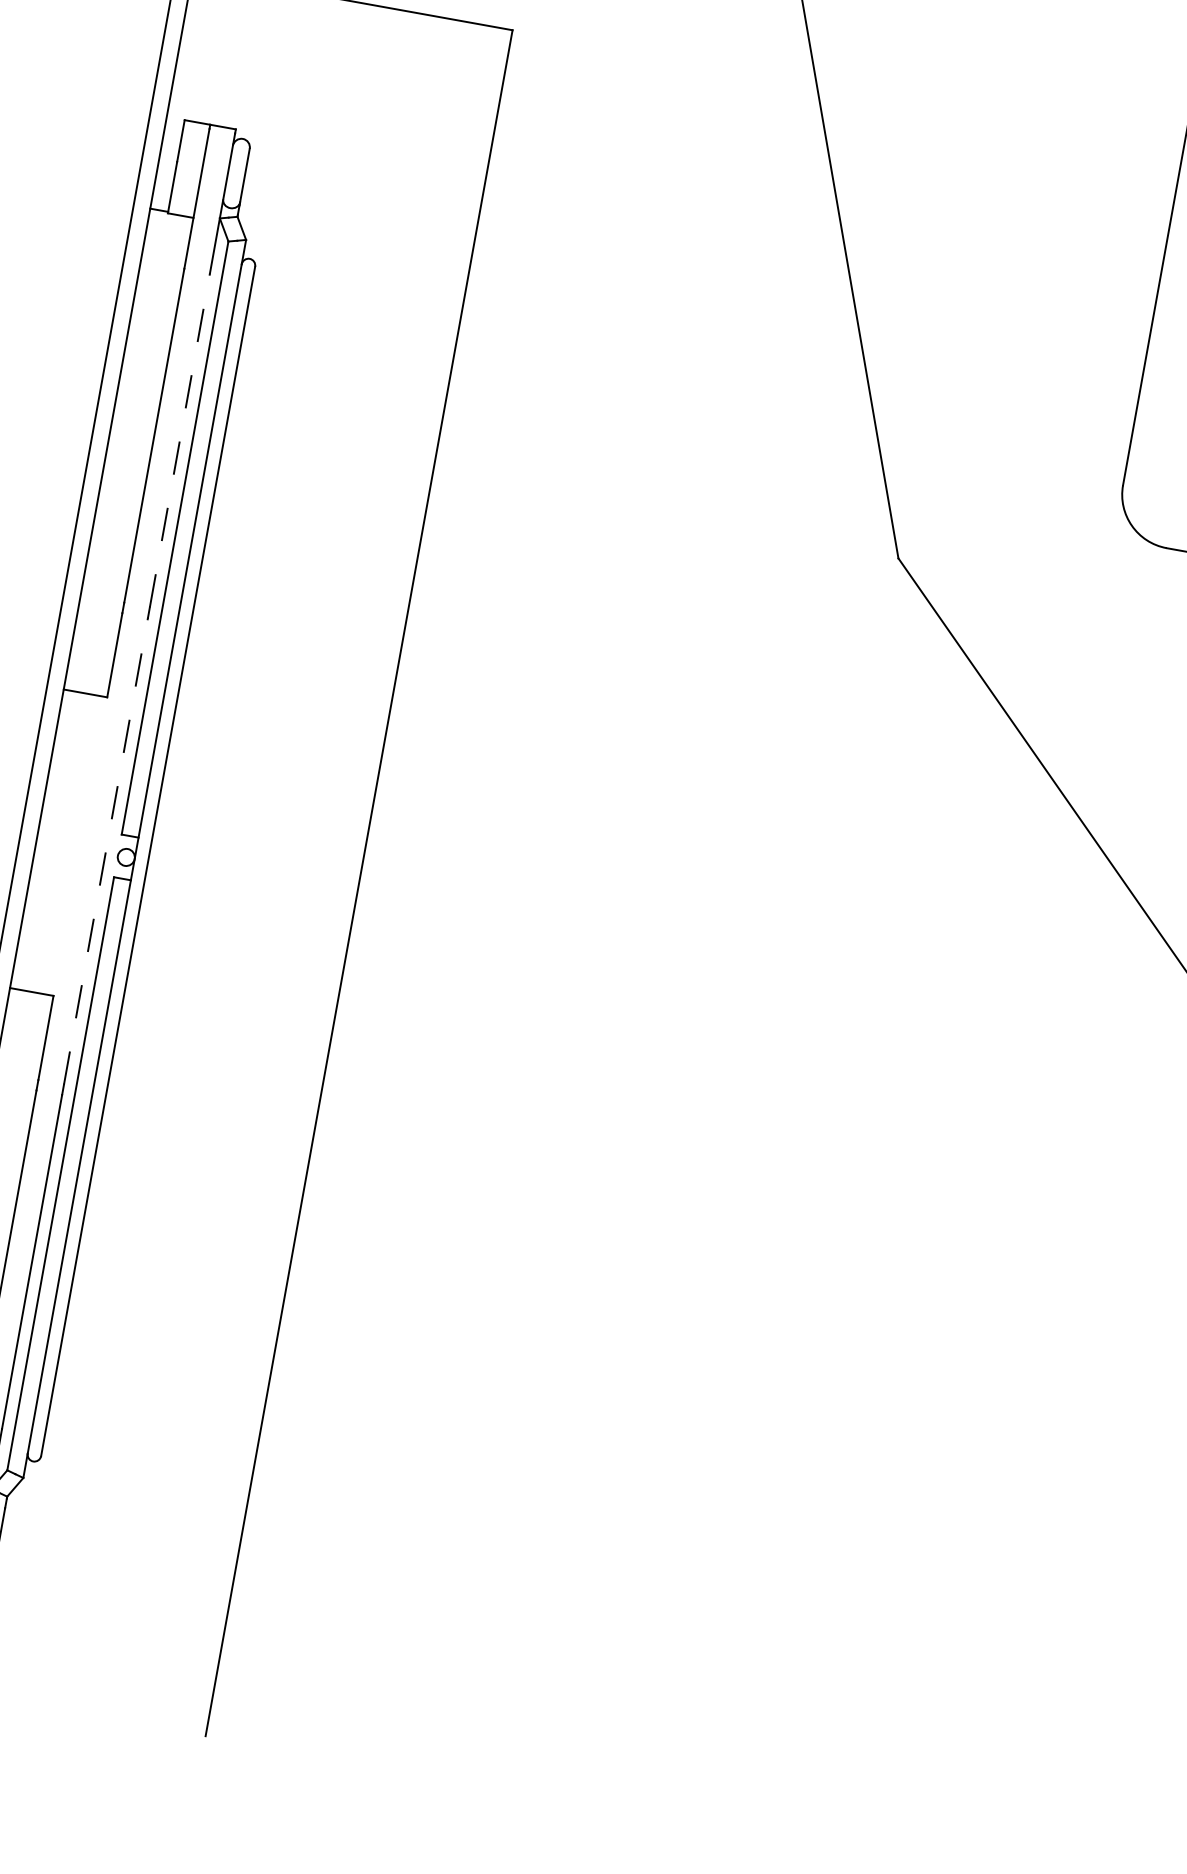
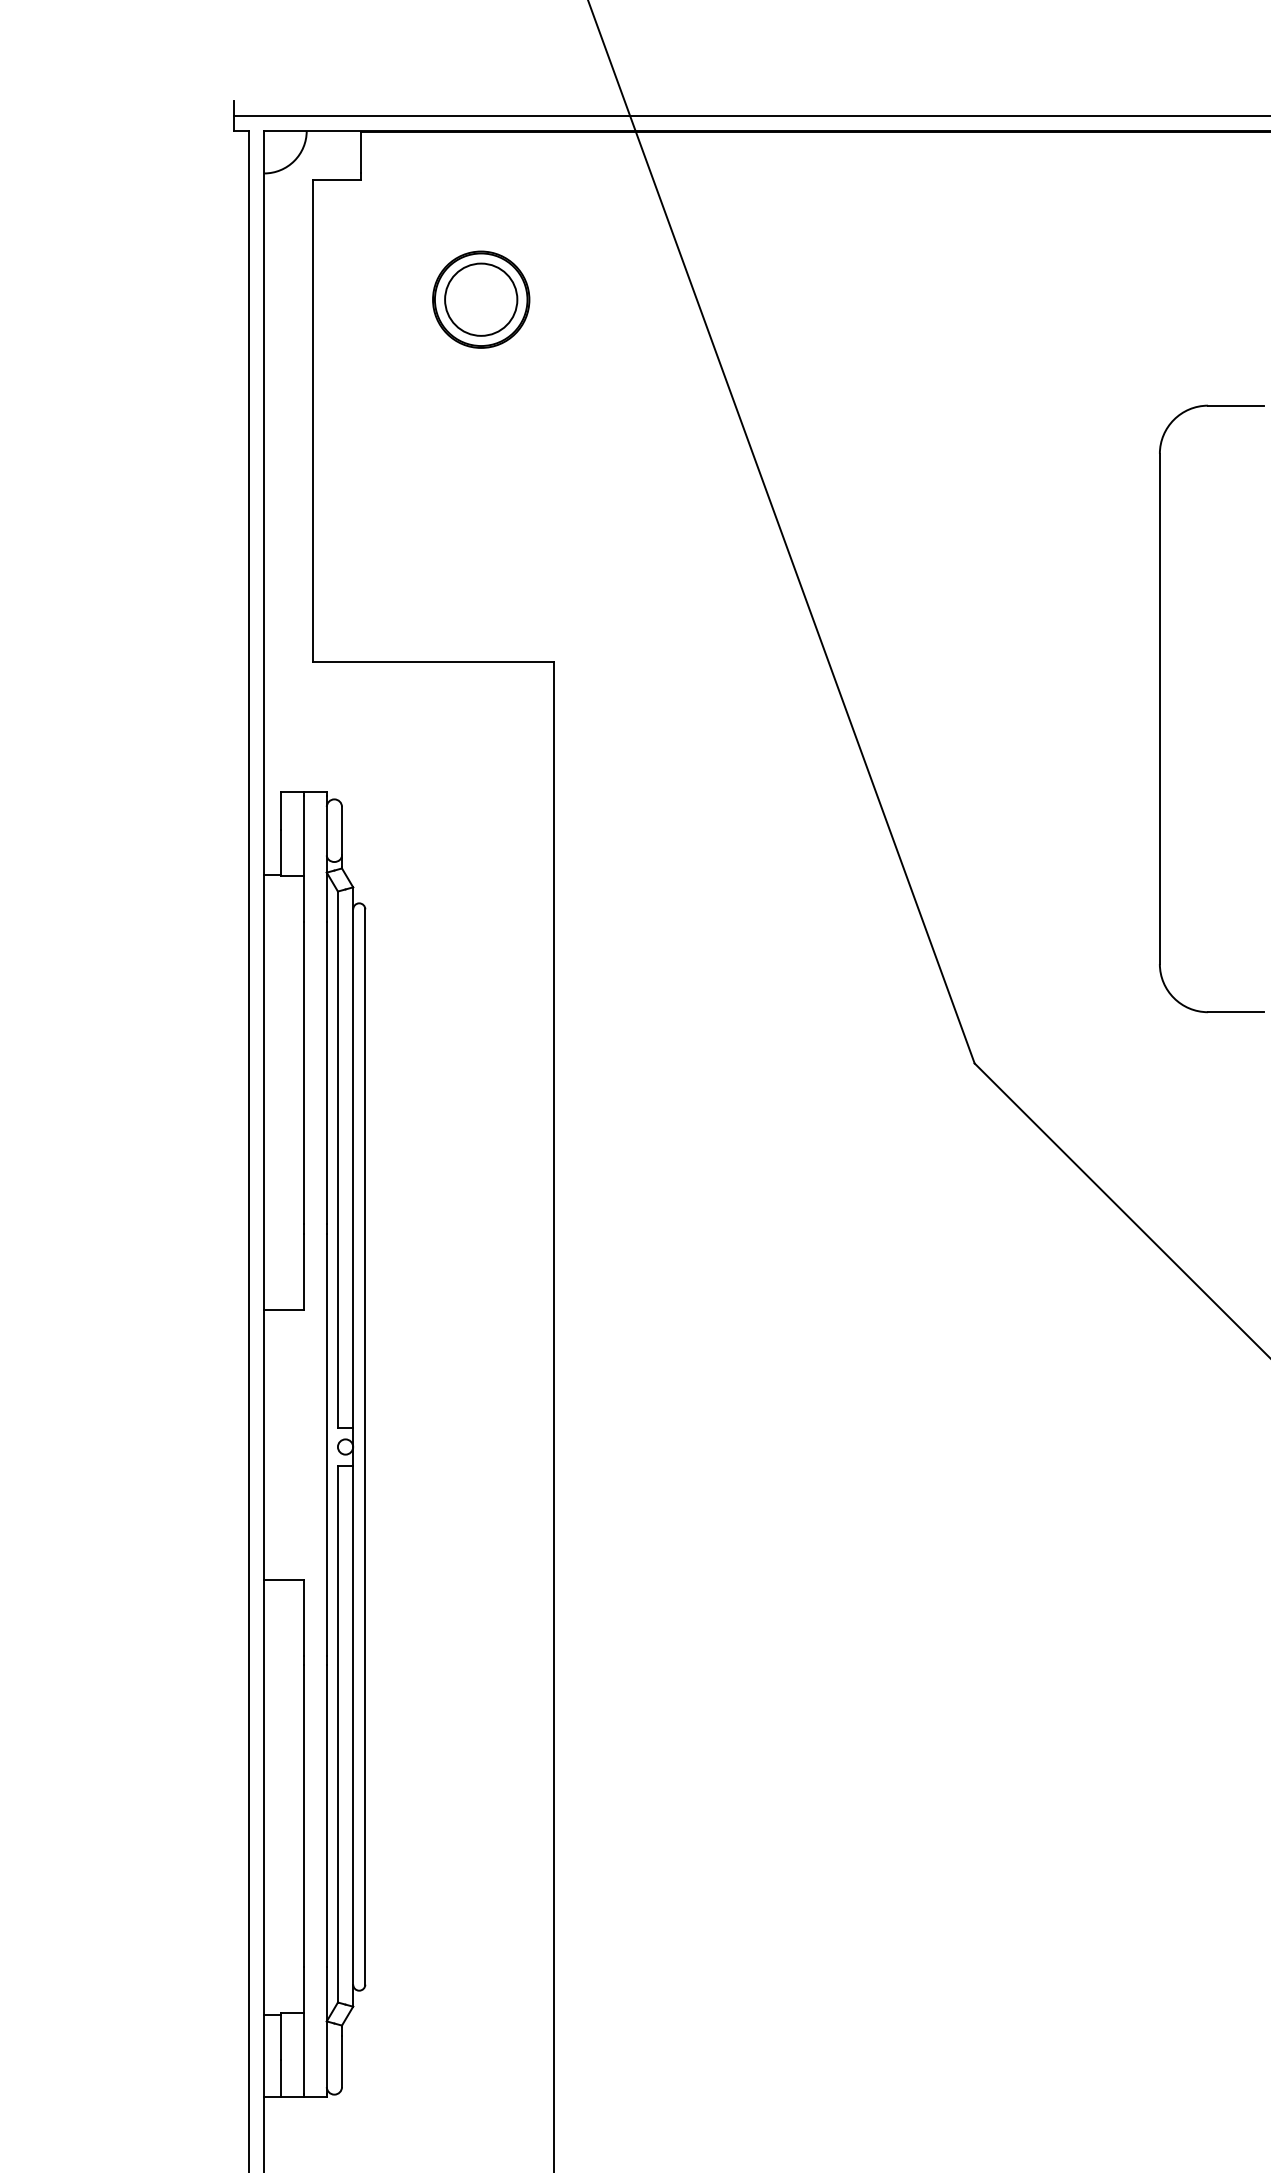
line: (179, 440) -> (326, 1073), dashed -> solid
line: (105, 850) -> (326, 1444), dashed -> solid

